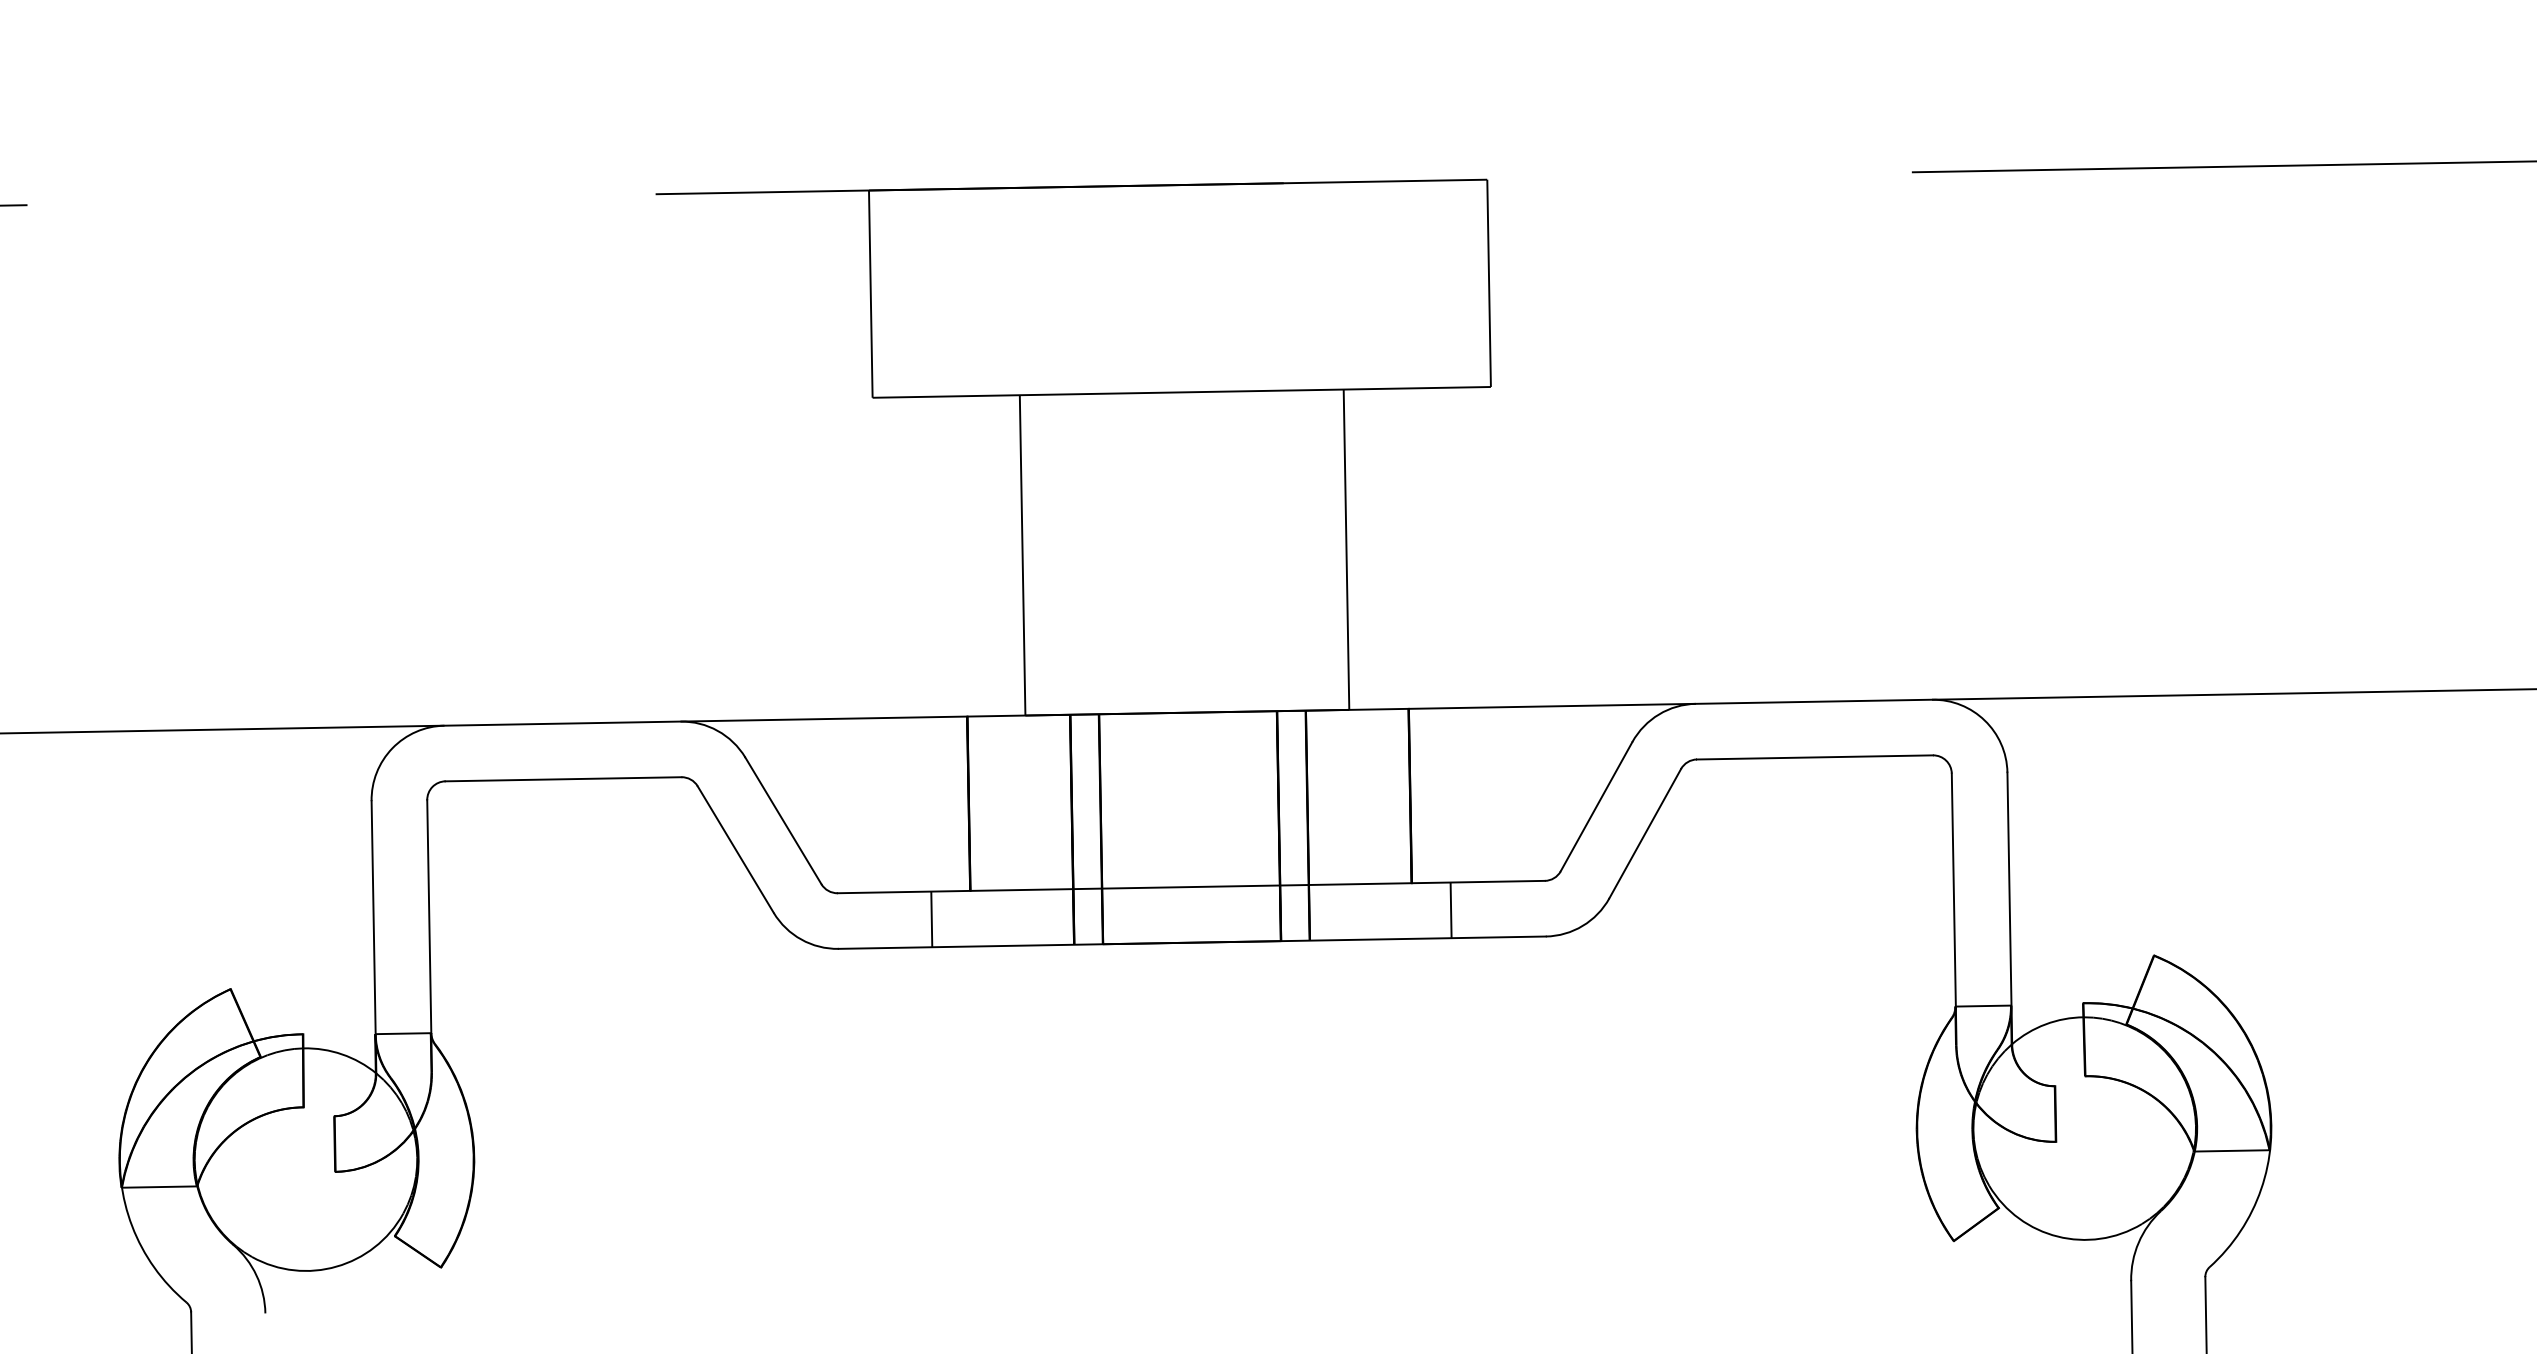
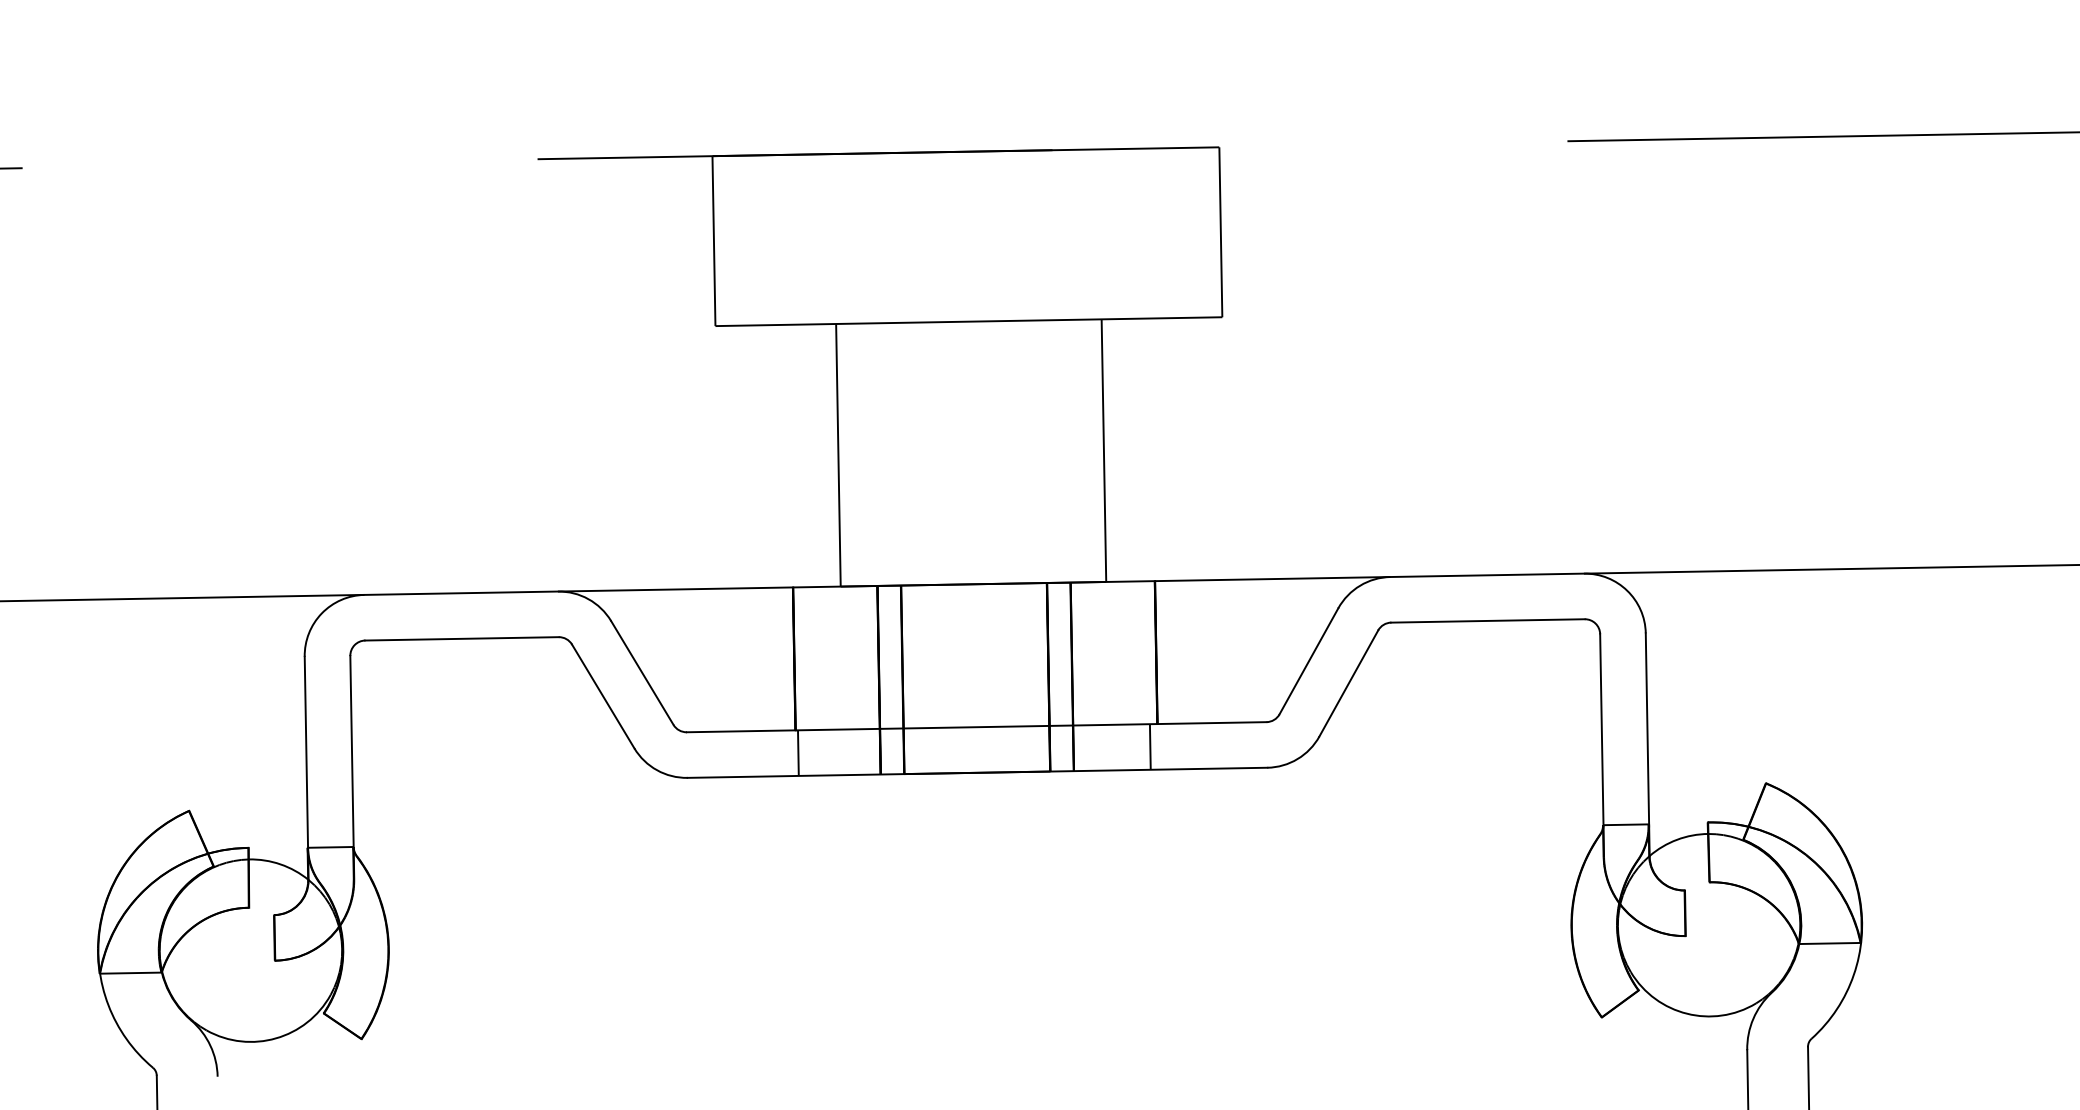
line: (1450, 910) -> (1149, 747), moved
line: (931, 919) -> (798, 752), moved

